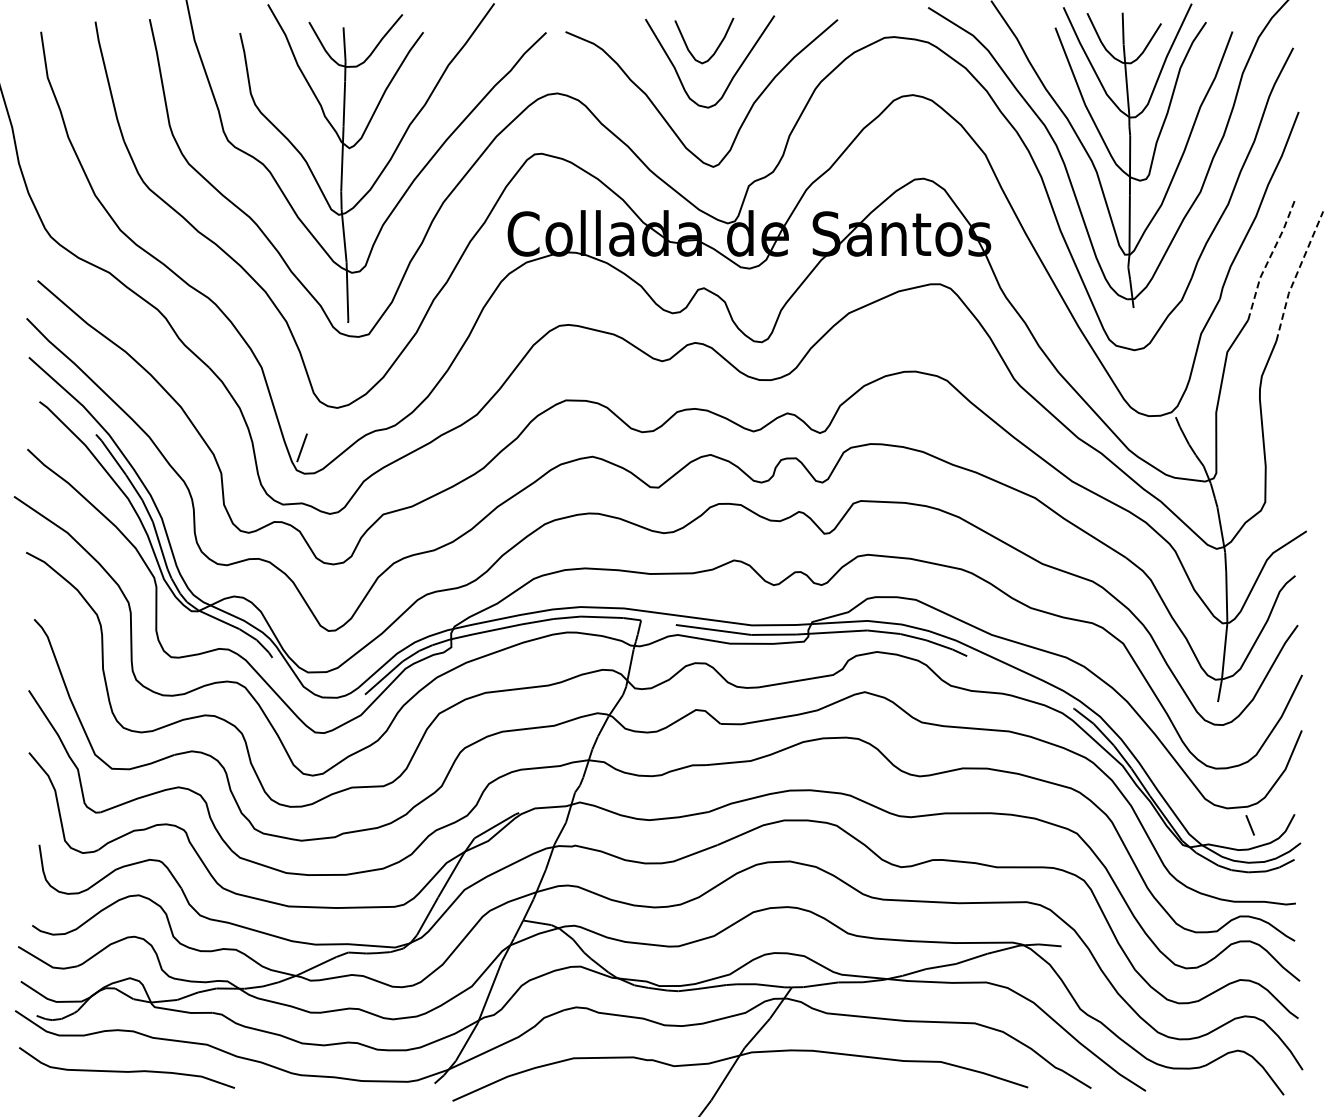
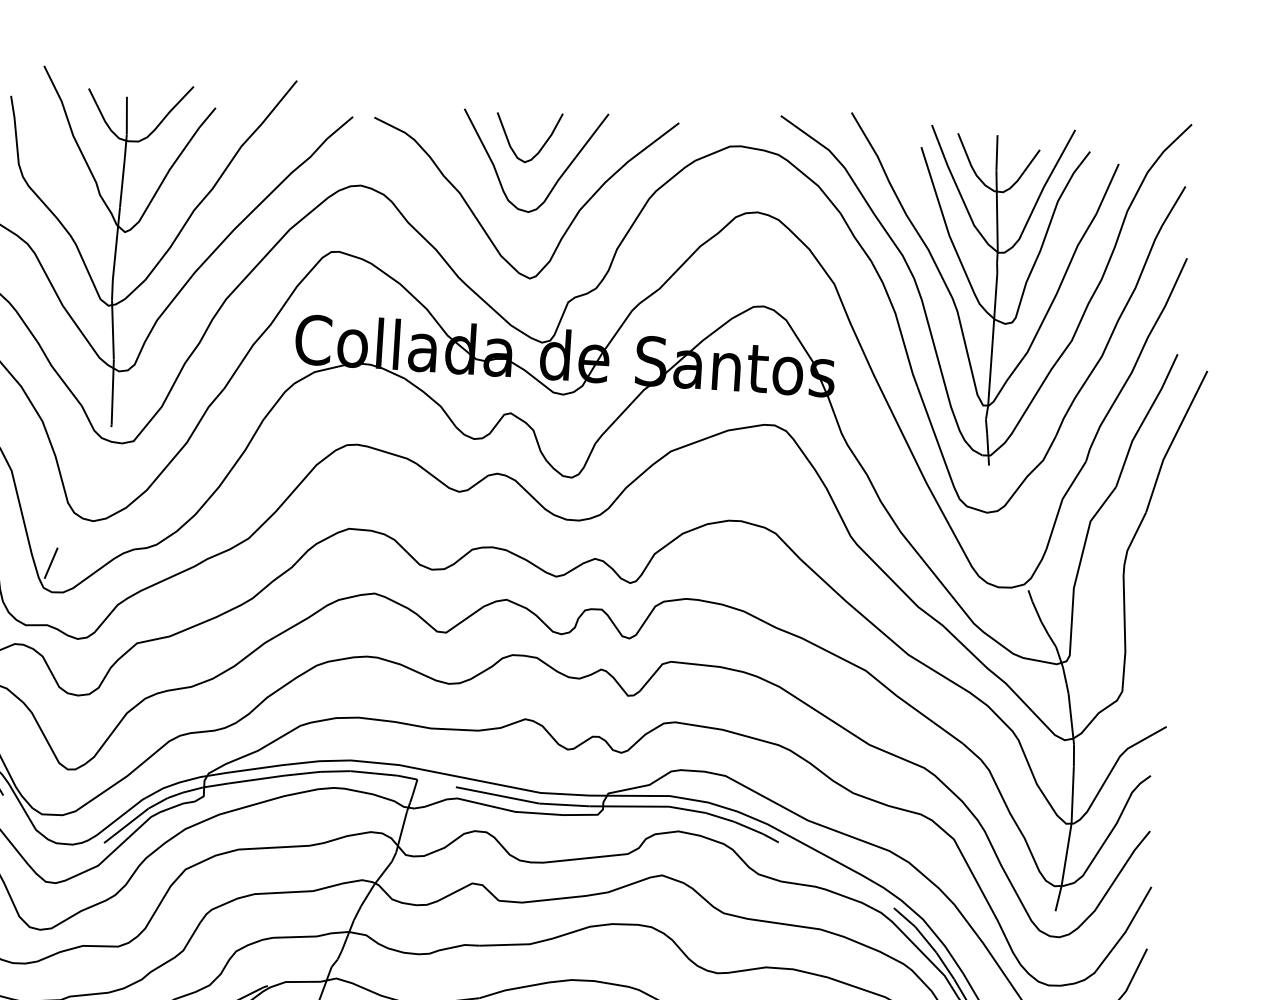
line: (1270, 257) -> (1145, 418), dashed -> solid
line: (1296, 275) -> (1173, 440), dashed -> solid

